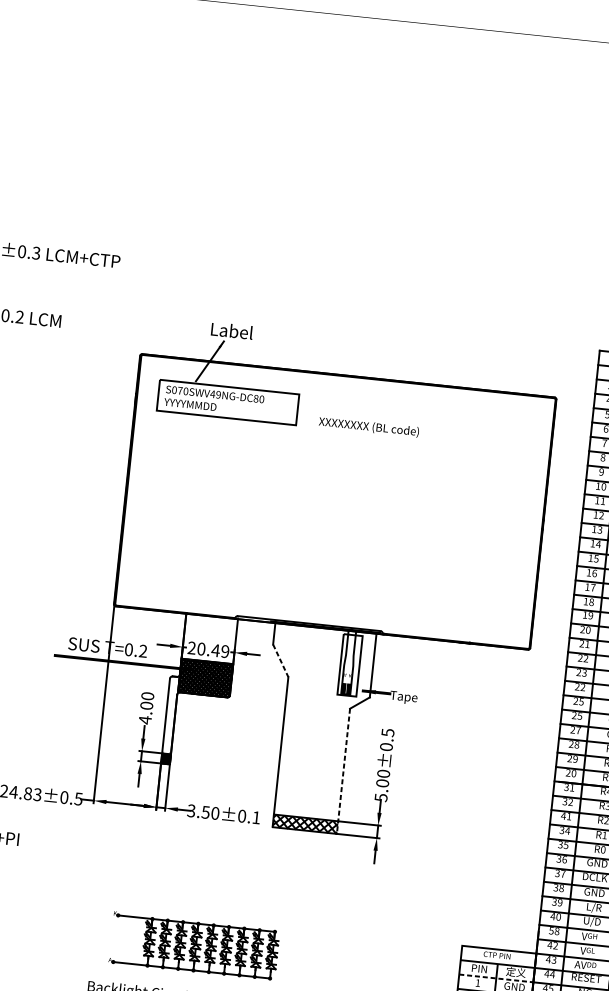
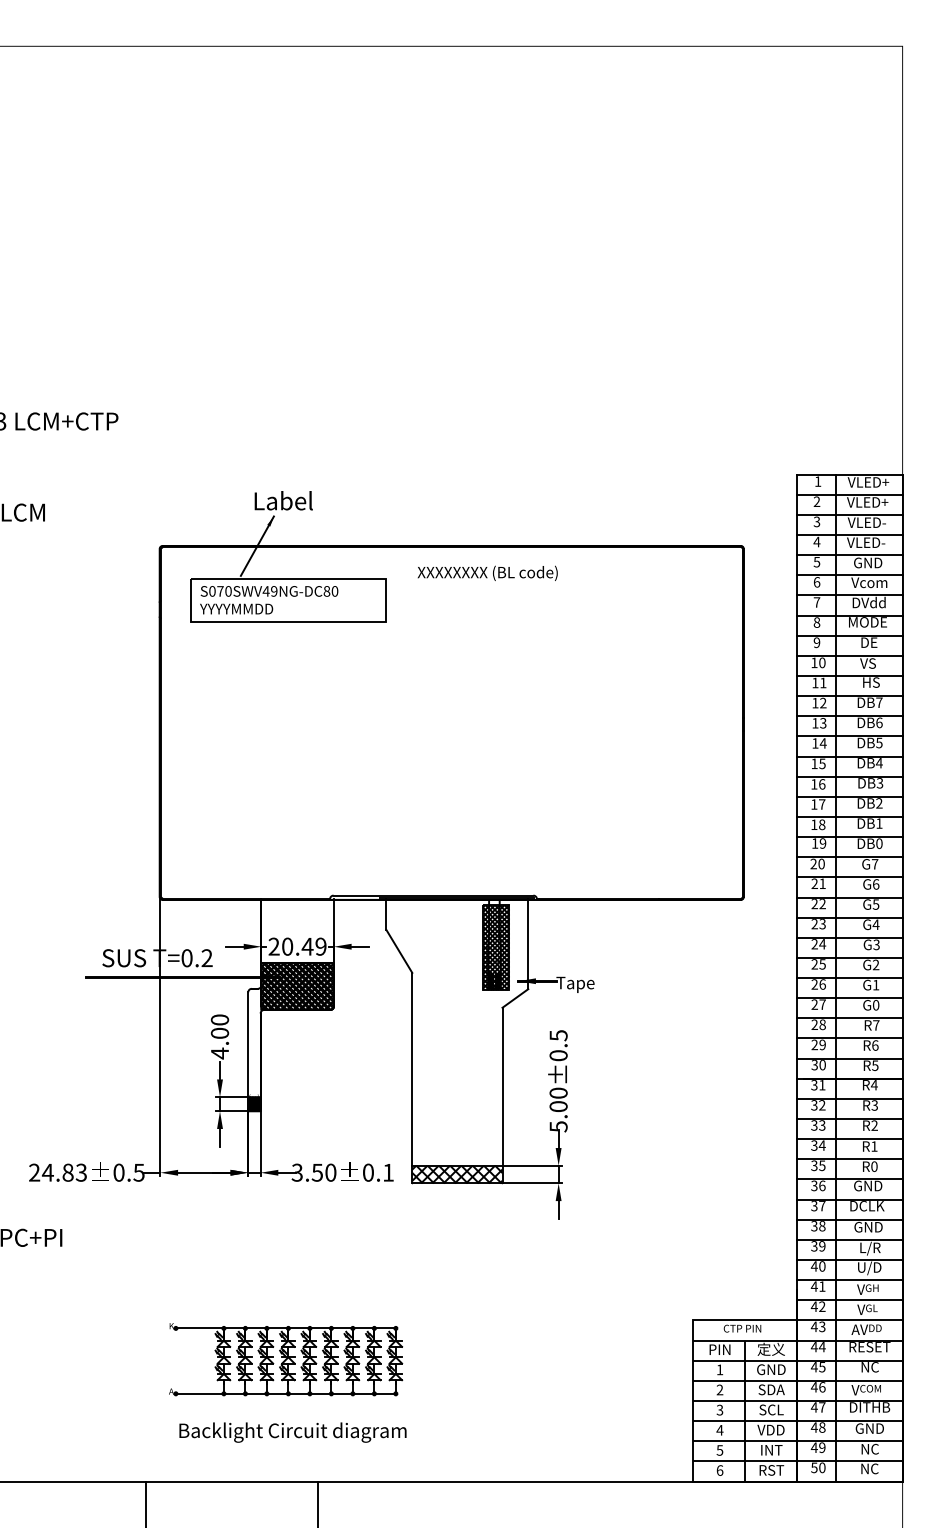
text: (368, 426) -> (487, 572), moved
line: (280, 660) -> (399, 951), dashed -> solid
hatch: (349, 665) -> (495, 947), added
text: (582, 687) -> (822, 944), 22 -> 24
text: (579, 716) -> (822, 984), 25 -> 26
line: (343, 771) -> (502, 1095), dashed -> solid
text: (568, 773) -> (814, 1065), 20 -> 30
text: (565, 816) -> (817, 1125), 41 -> 33
text: (553, 930) -> (817, 1286), 58 -> 41
part: (194, 945) -> (286, 1359), moved
line: (496, 978) -> (745, 1360), dashed -> solid

